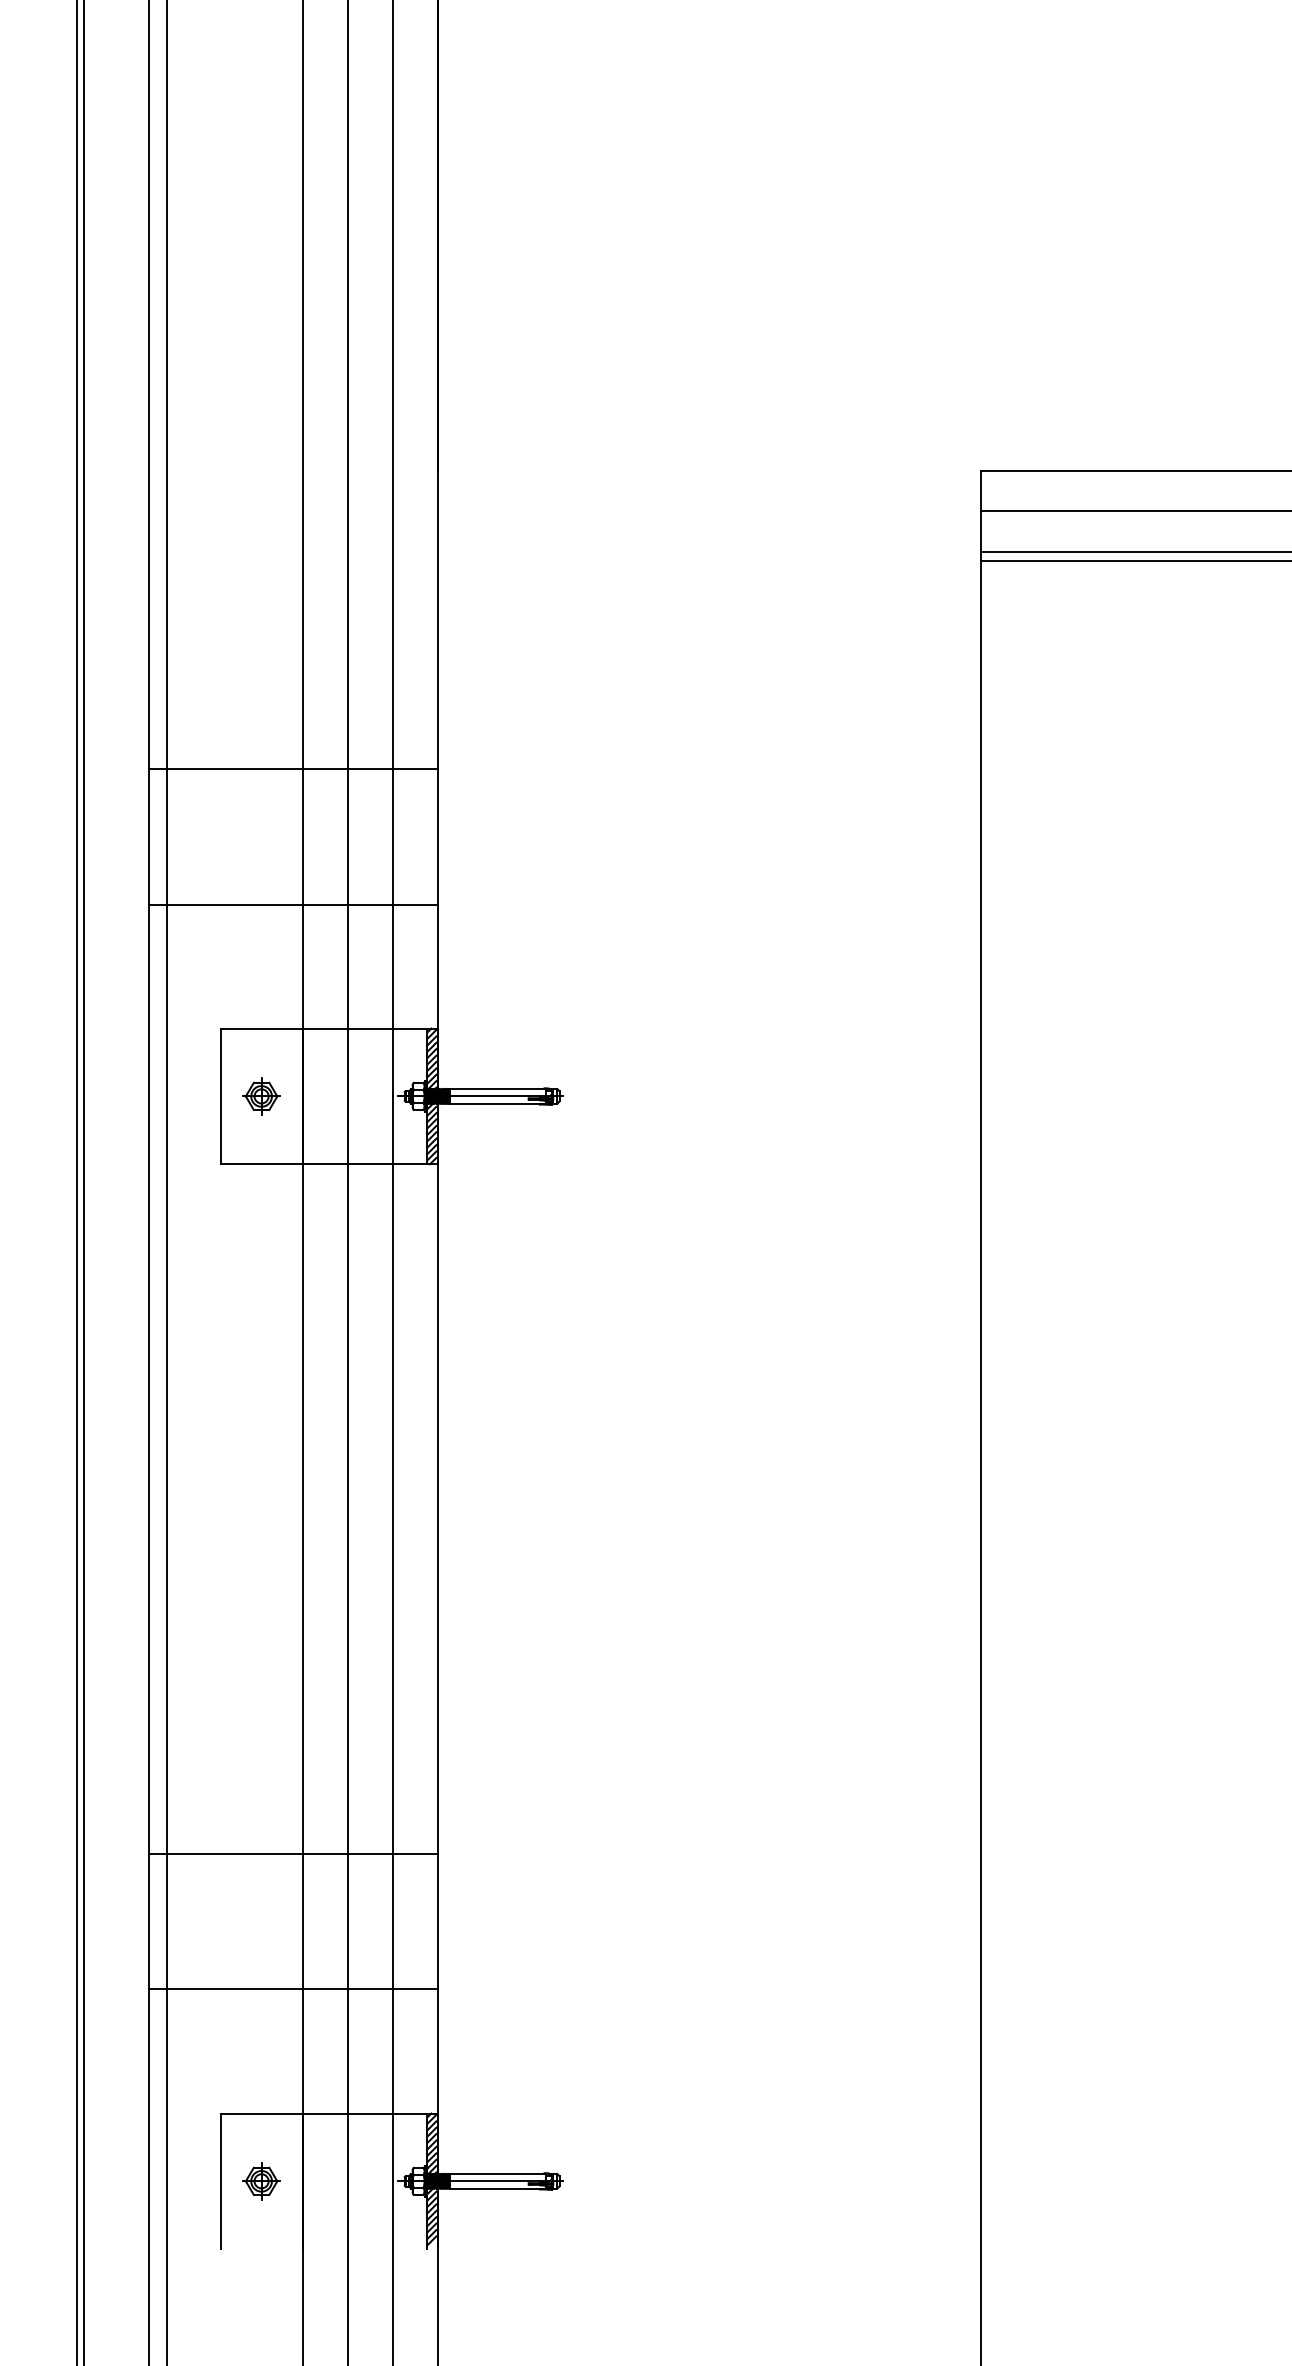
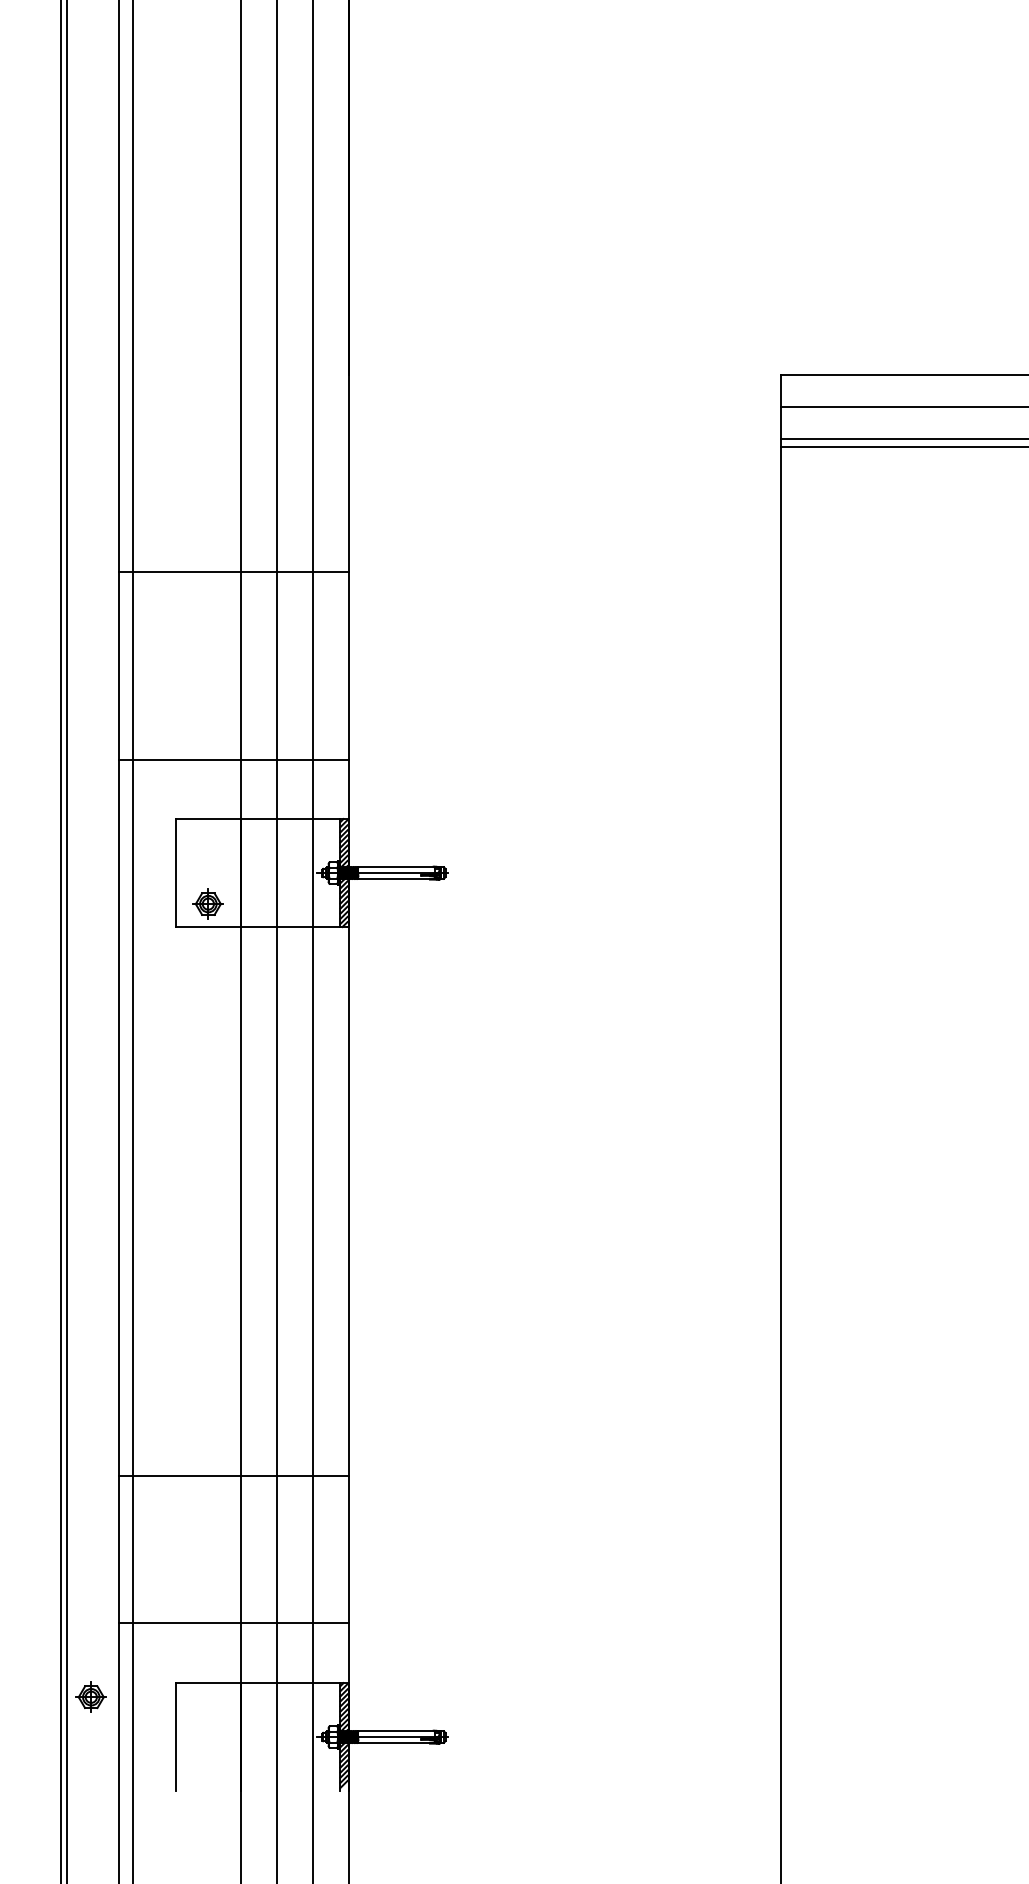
line: (293, 768) -> (233, 571), moved
line: (293, 904) -> (233, 760), moved
part: (261, 1096) -> (208, 904), moved
line: (293, 1989) -> (233, 1623), moved
part: (261, 2181) -> (91, 1697), moved

